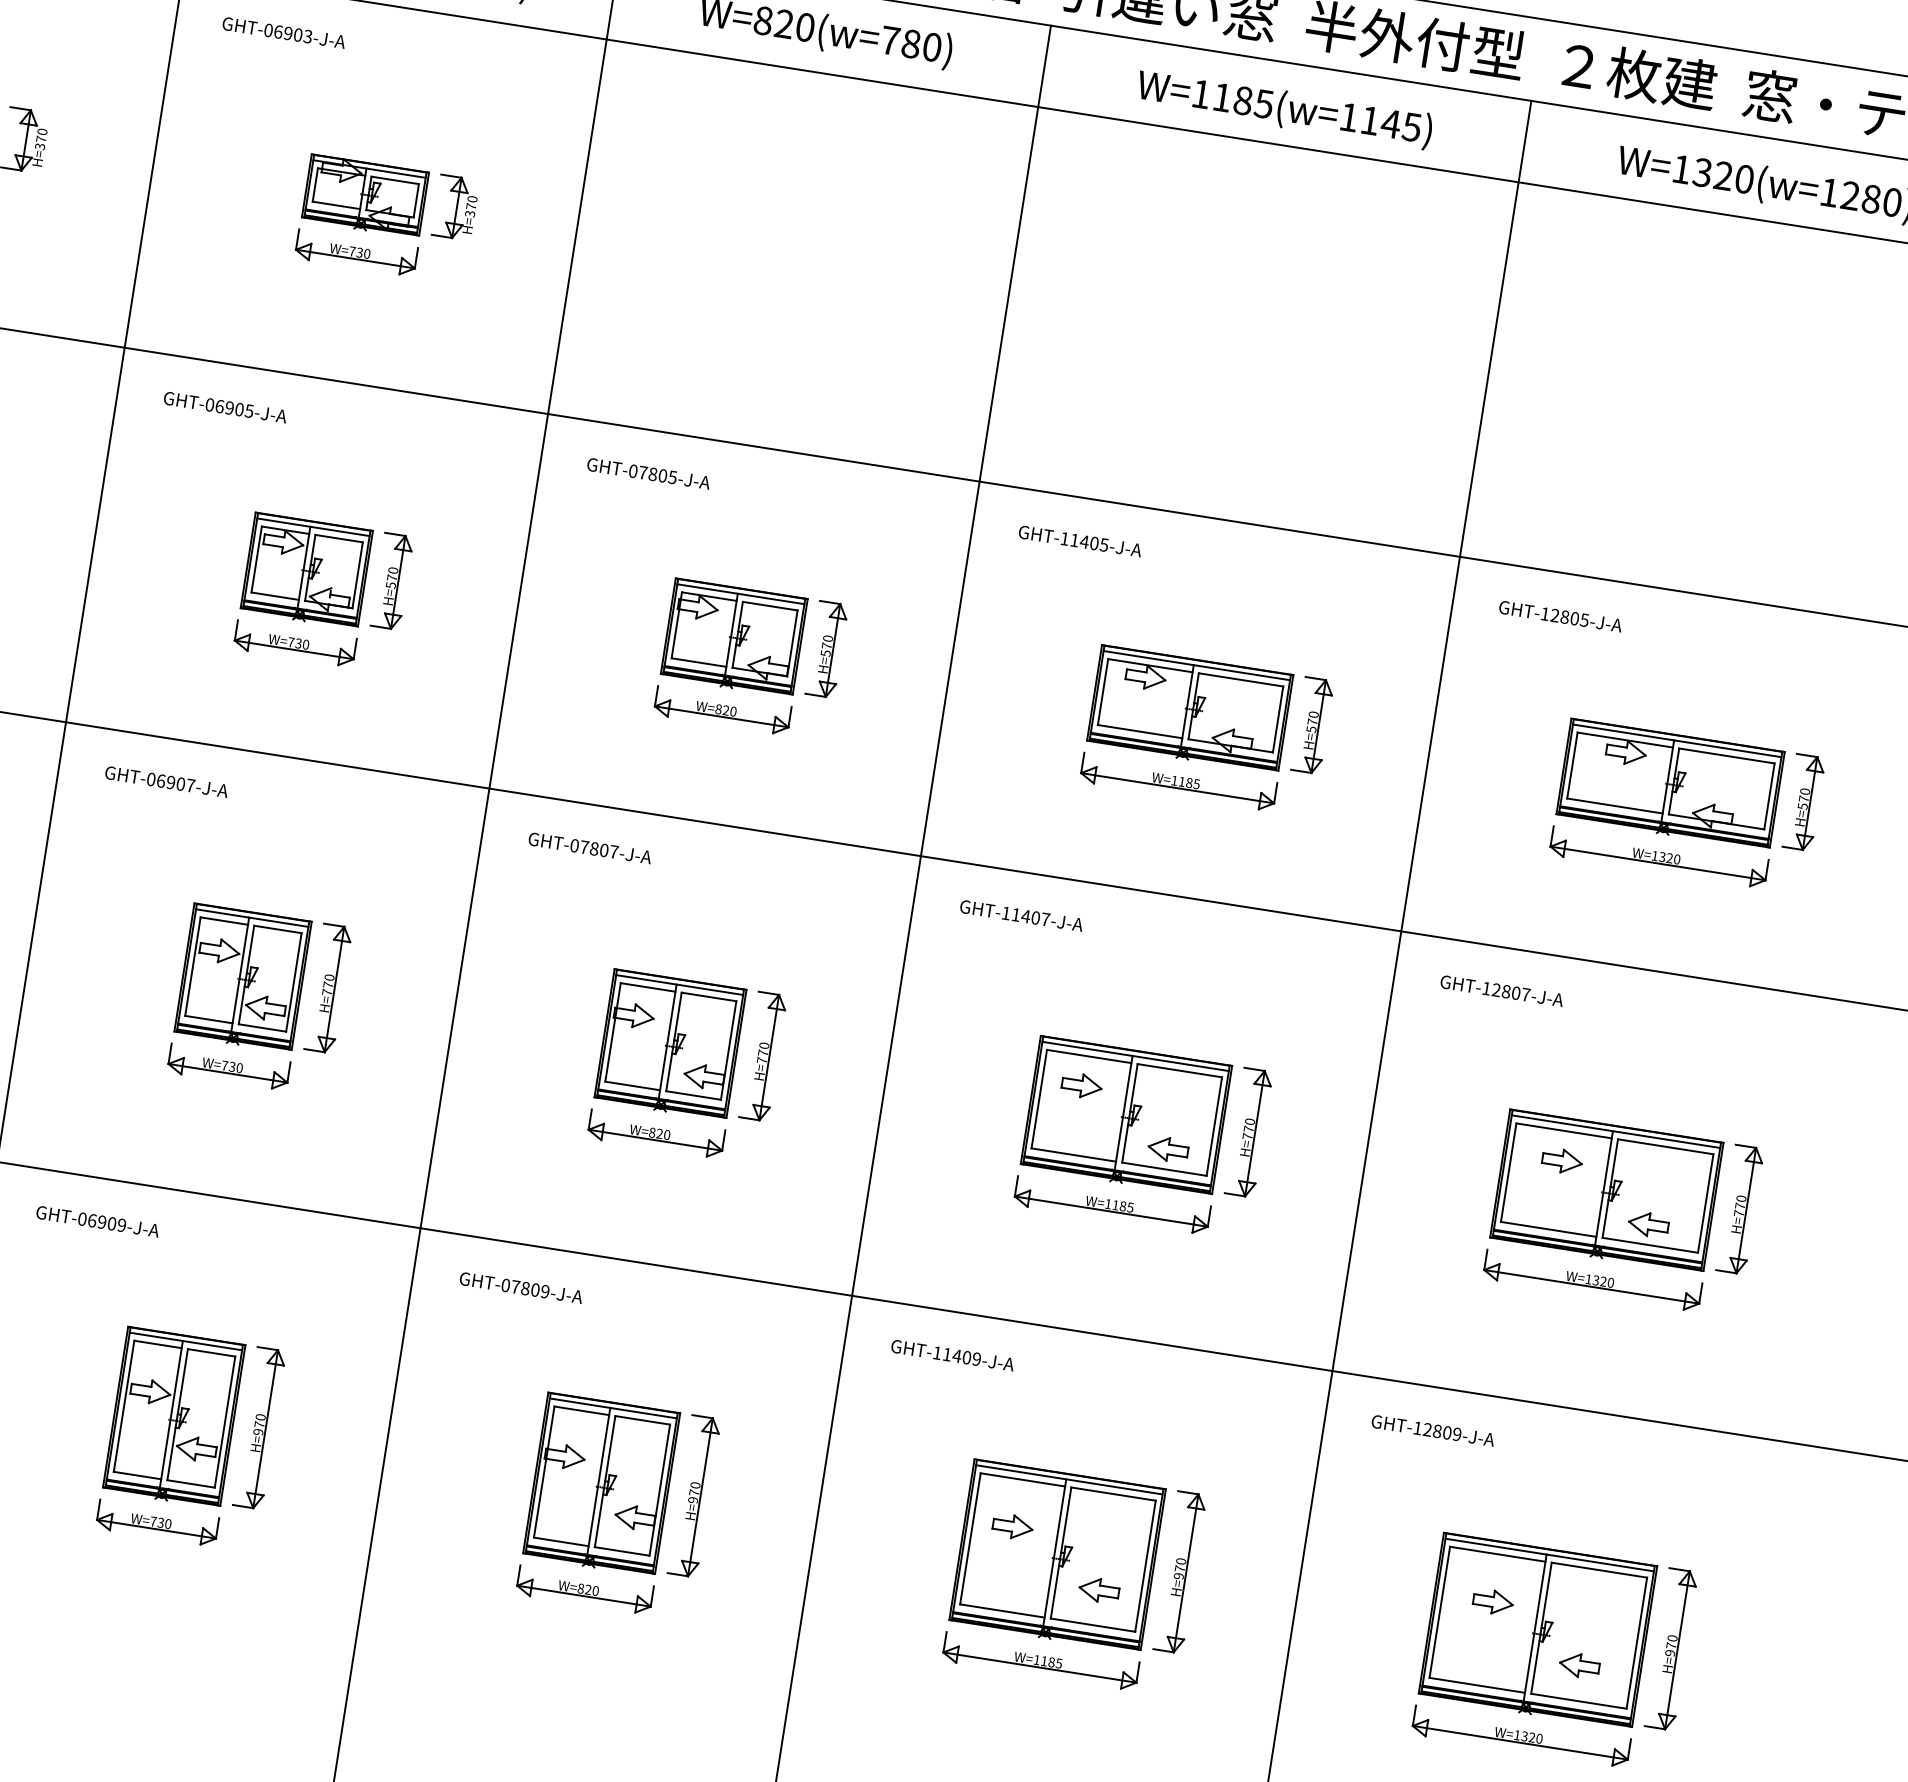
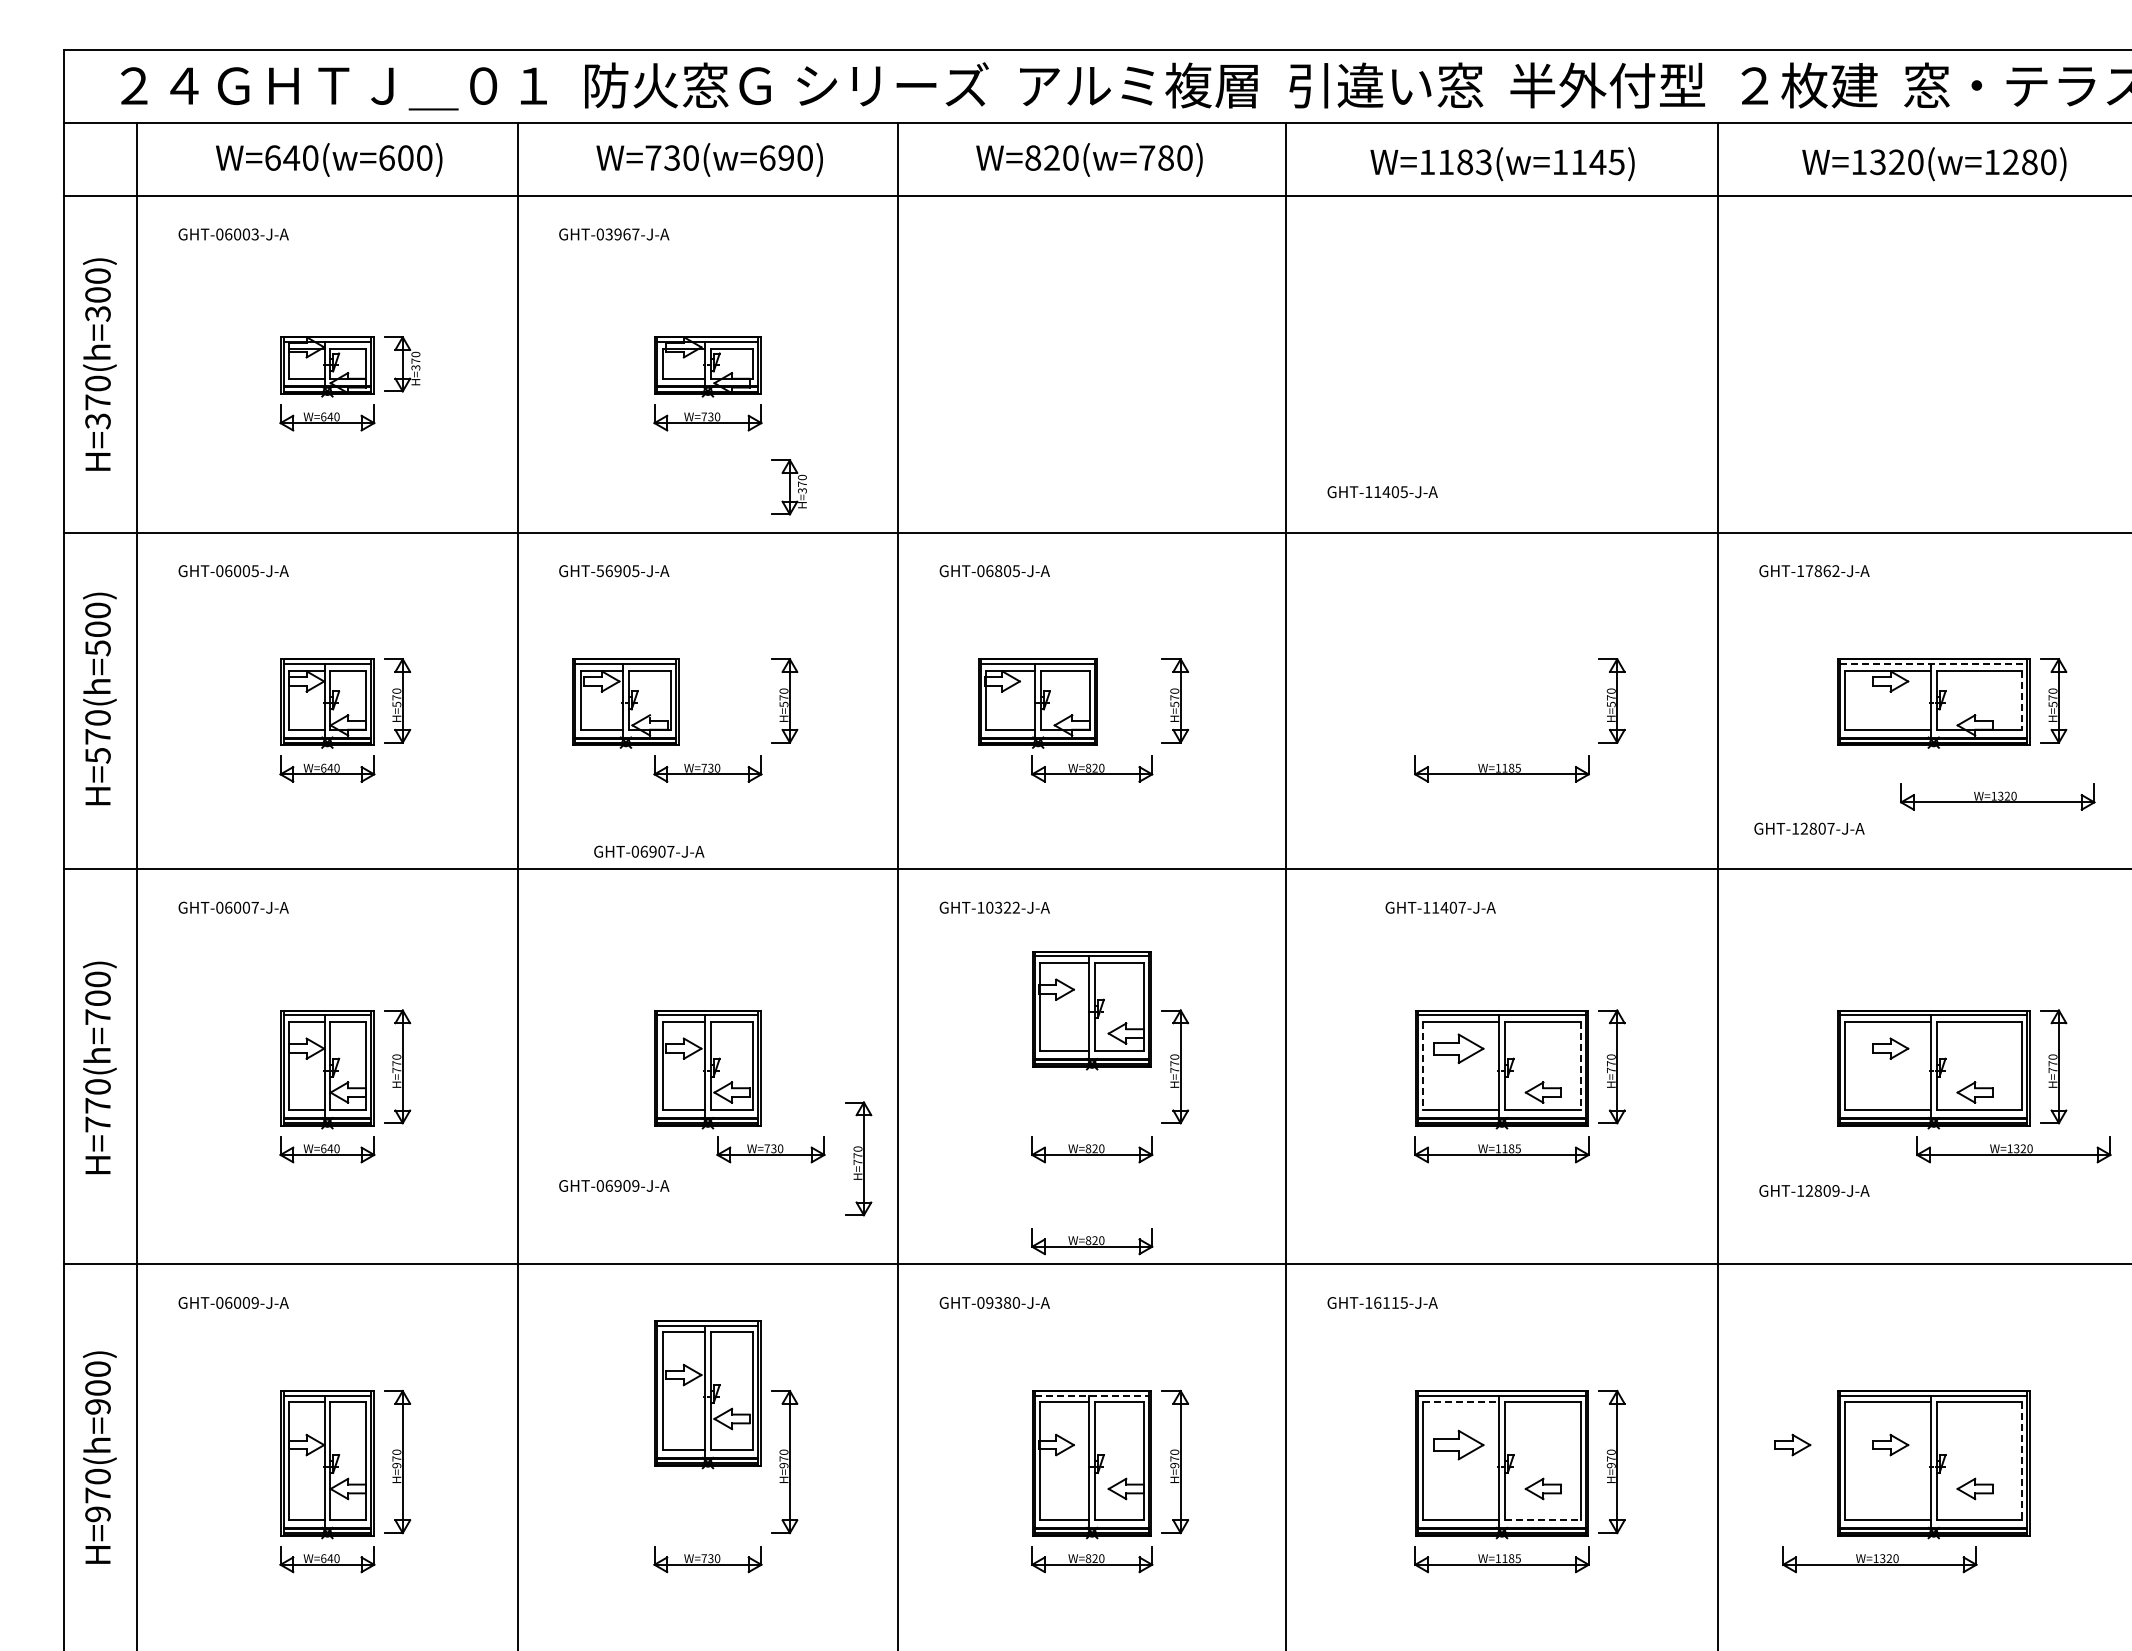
text: (293, 34) -> (622, 234), GHT-06903-J-A -> GHT-03967-J-A
text: (1263, 103) -> (1483, 161), W=1185(w=1145) -> W=1183(w=1145)
part: (455, 207) -> (788, 487), moved
text: (209, 404) -> (599, 570), GHT-06905-J-A -> GHT-56905-J-A
text: (642, 473) -> (989, 571), GHT-07805-J-A -> GHT-06805-J-A
text: (1080, 541) -> (1382, 492), moved
part: (306, 570) -> (625, 703), moved
text: (1569, 618) -> (1822, 571), GHT-12805-J-A -> GHT-17862-J-A
part: (733, 637) -> (1037, 703), moved
part: (1189, 709) -> (1501, 703), removed
line: (1676, 741) -> (1933, 664), solid -> dashed
text: (167, 781) -> (649, 851), moved
line: (1769, 796) -> (2022, 700), solid -> dashed
text: (594, 848) -> (998, 907), GHT-07807-J-A -> GHT-10322-J-A
part: (1658, 856) -> (1997, 796), moved
text: (1021, 915) -> (1440, 907), moved
part: (328, 988) -> (858, 1158), moved
text: (1502, 990) -> (1809, 828), moved
part: (669, 1045) -> (1091, 1010), moved
part: (228, 1067) -> (770, 1149), moved
part: (1081, 1085) -> (1458, 1048), size x1.4
line: (1039, 1099) -> (1423, 1066), solid -> dashed
line: (1214, 1126) -> (1580, 1066), solid -> dashed
text: (98, 1221) -> (614, 1185), moved
part: (640, 1236) -> (1092, 1241), added
part: (1592, 1280) -> (2013, 1149), moved
text: (529, 1288) -> (1002, 1302), GHT-07809-J-A -> GHT-09380-J-A
text: (961, 1356) -> (1390, 1302), GHT-11409-J-A -> GHT-16115-J-A
line: (613, 1408) -> (1092, 1396), solid -> dashed
part: (173, 1417) -> (707, 1394), moved
text: (1433, 1430) -> (1814, 1190), moved
line: (1023, 1479) -> (1461, 1402), solid -> dashed
part: (1012, 1526) -> (1458, 1444), size x1.4
part: (1384, 1584) -> (1792, 1444), added
line: (1092, 1625) -> (1542, 1520), solid -> dashed
line: (1637, 1643) -> (2022, 1461), solid -> dashed
part: (1671, 1649) -> (2053, 1462), removed
part: (1520, 1736) -> (1879, 1559), moved

